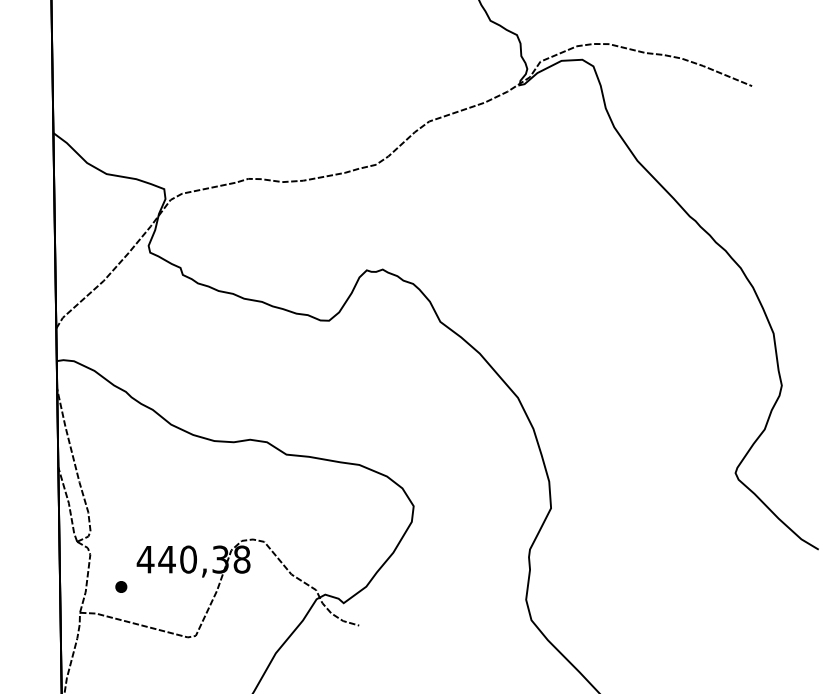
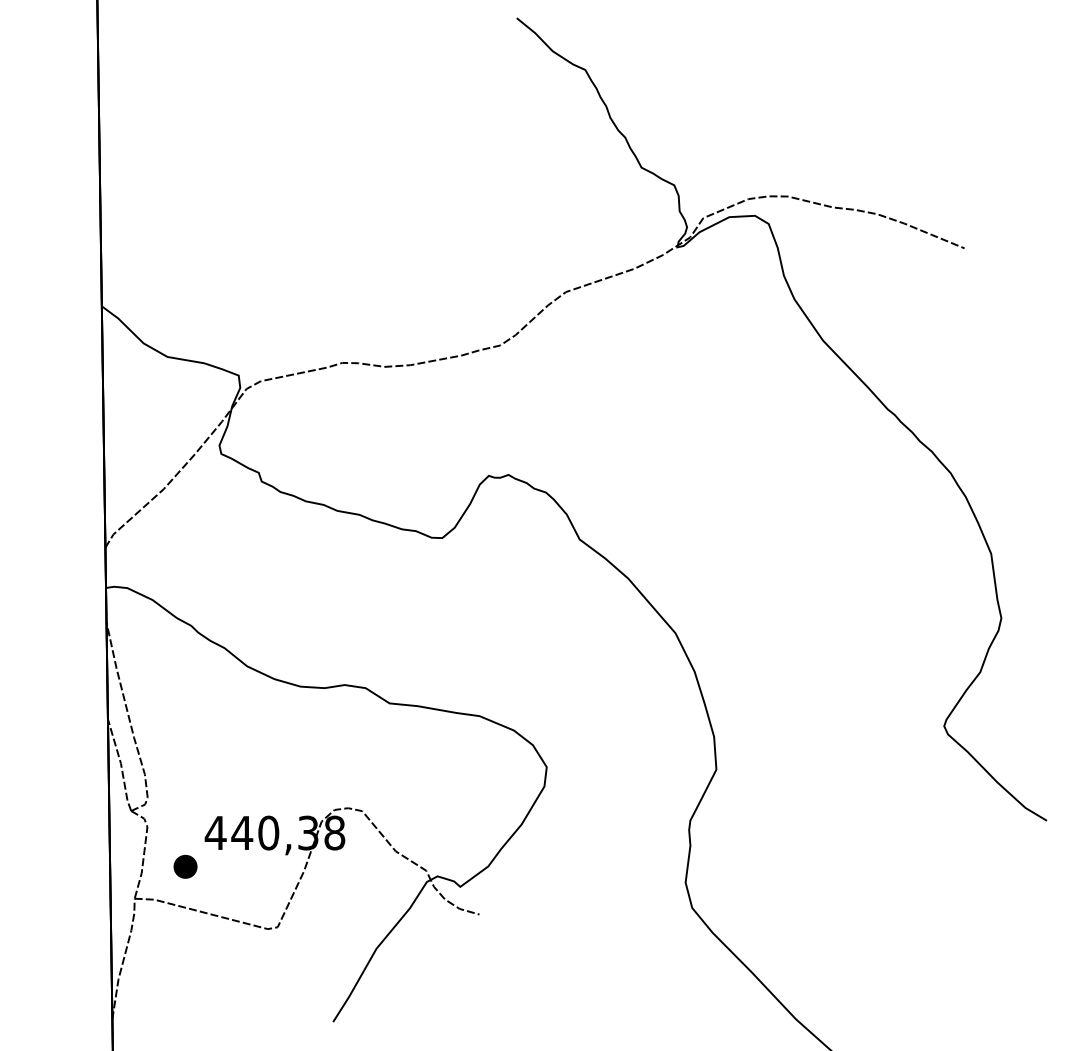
part: (121, 586) -> (185, 866), size x1.6

